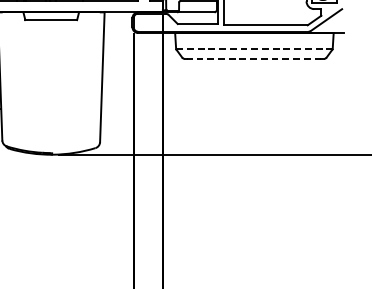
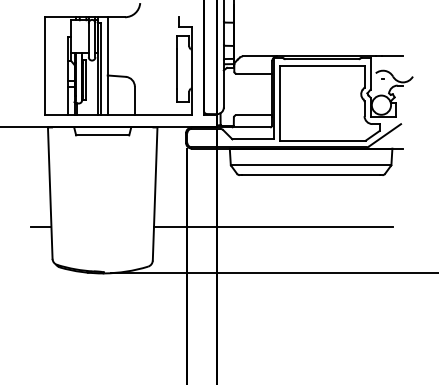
line: (254, 49) -> (311, 165), dashed -> solid
line: (254, 59) -> (311, 175), dashed -> solid
line: (217, 108) -> (273, 226), added

